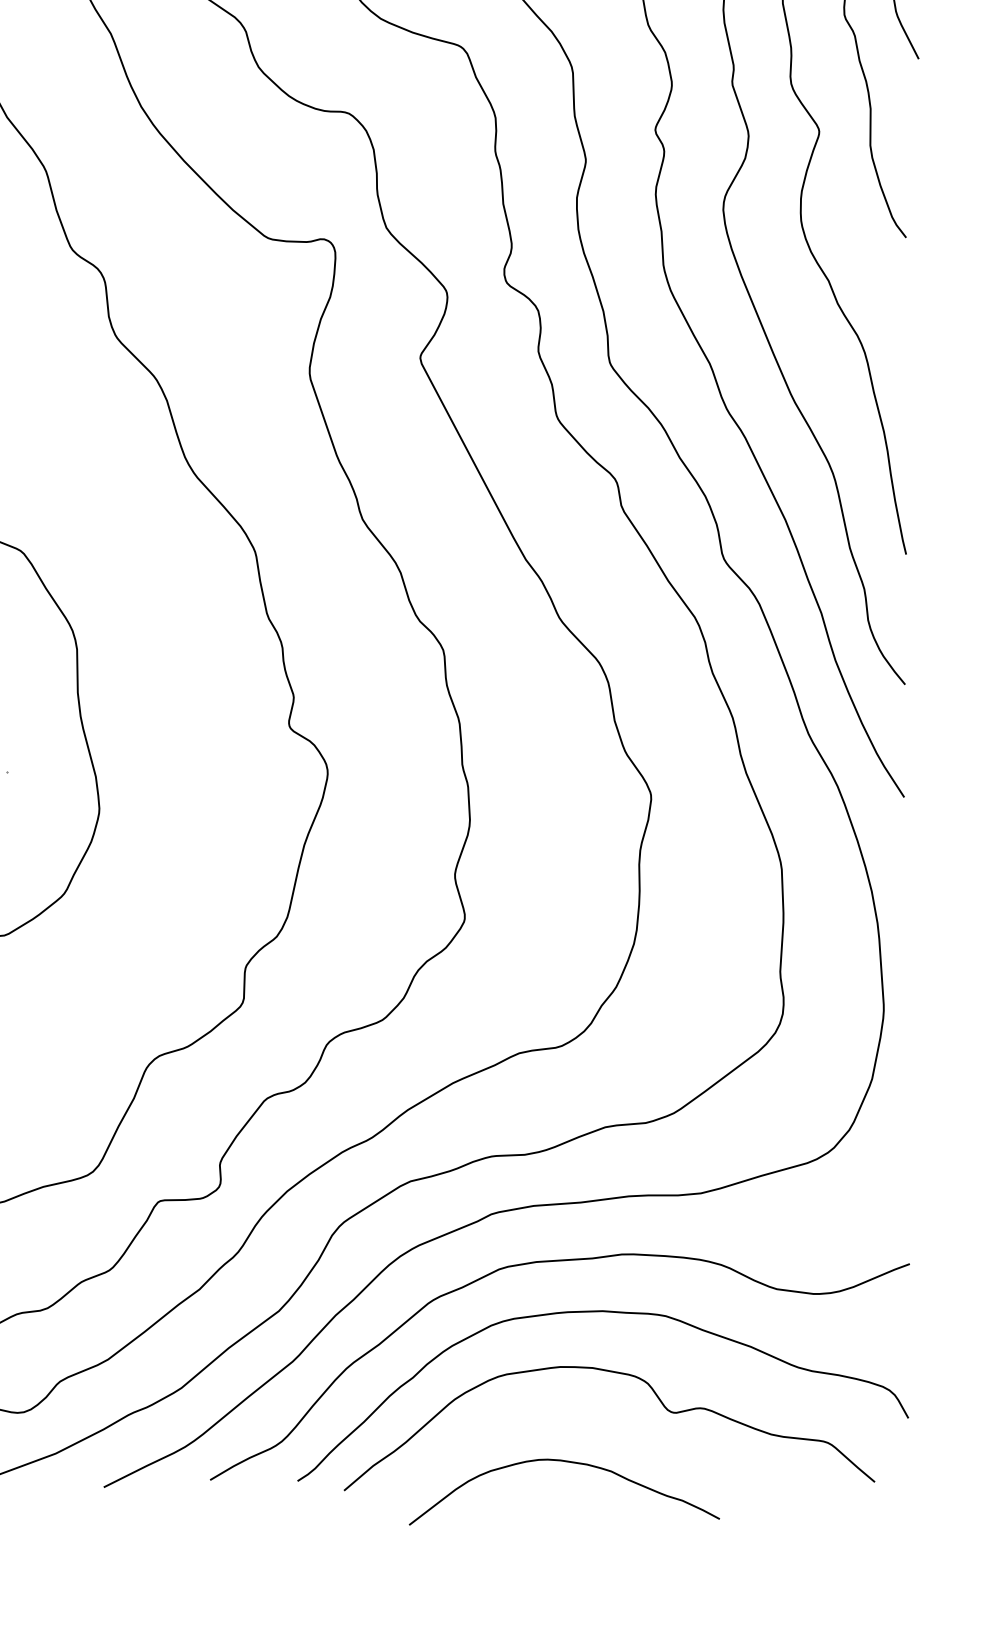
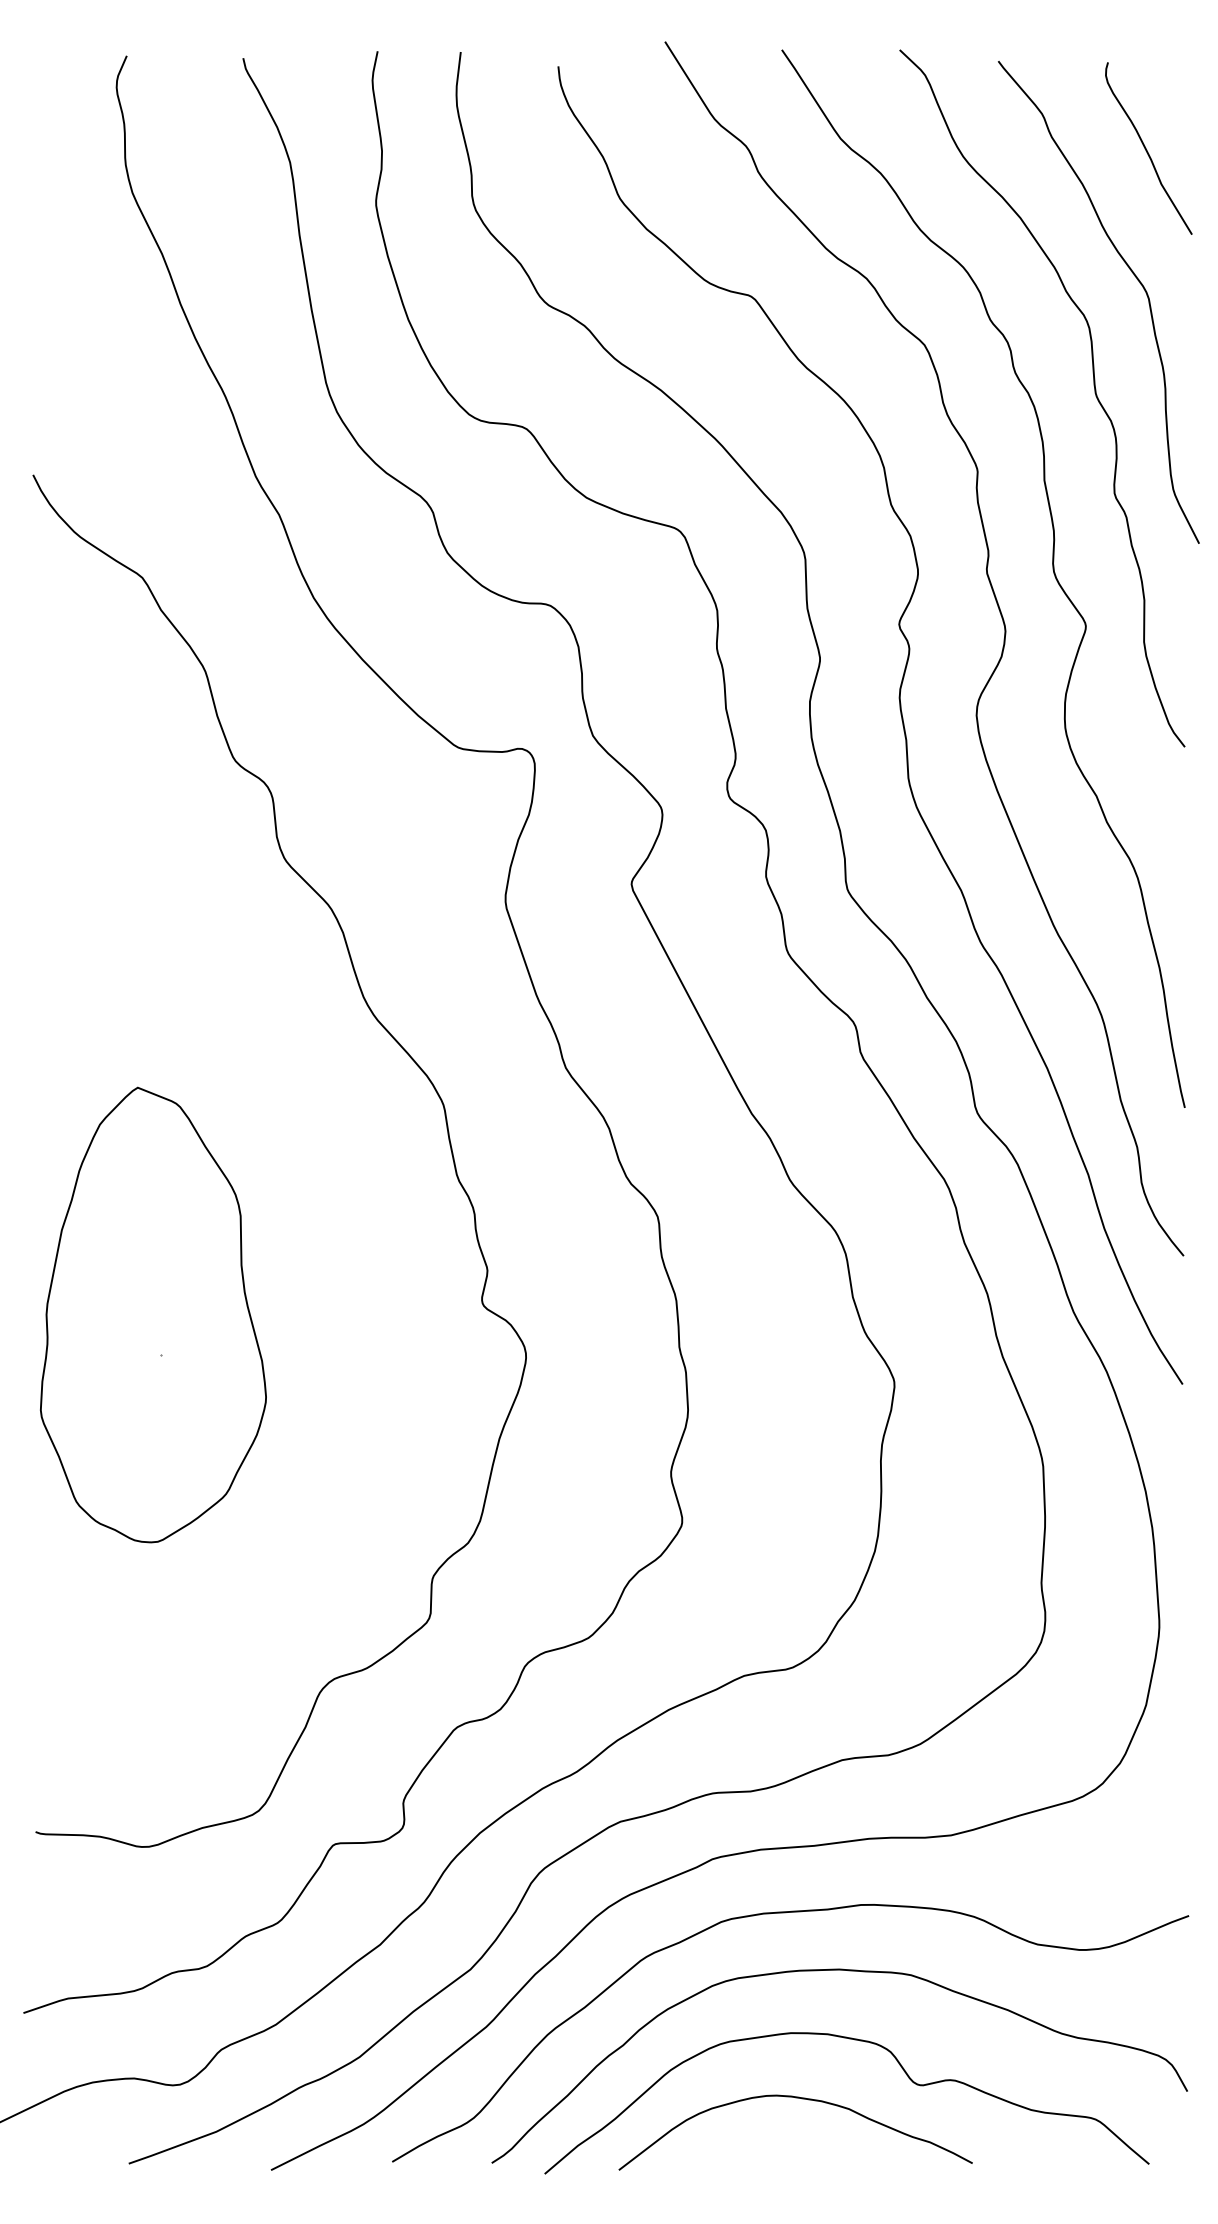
curve: (570, 1463) -> (802, 2099), moved

